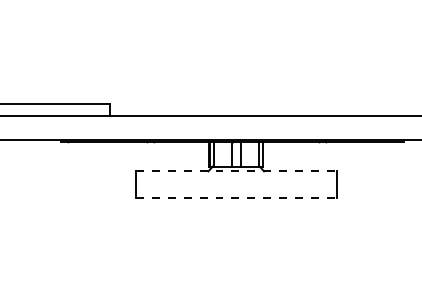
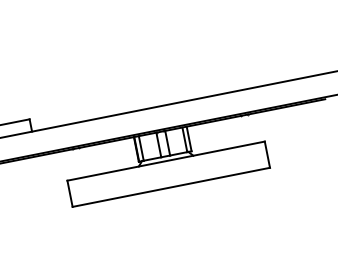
line: (236, 171) -> (166, 161), dashed -> solid
line: (236, 198) -> (171, 187), dashed -> solid

